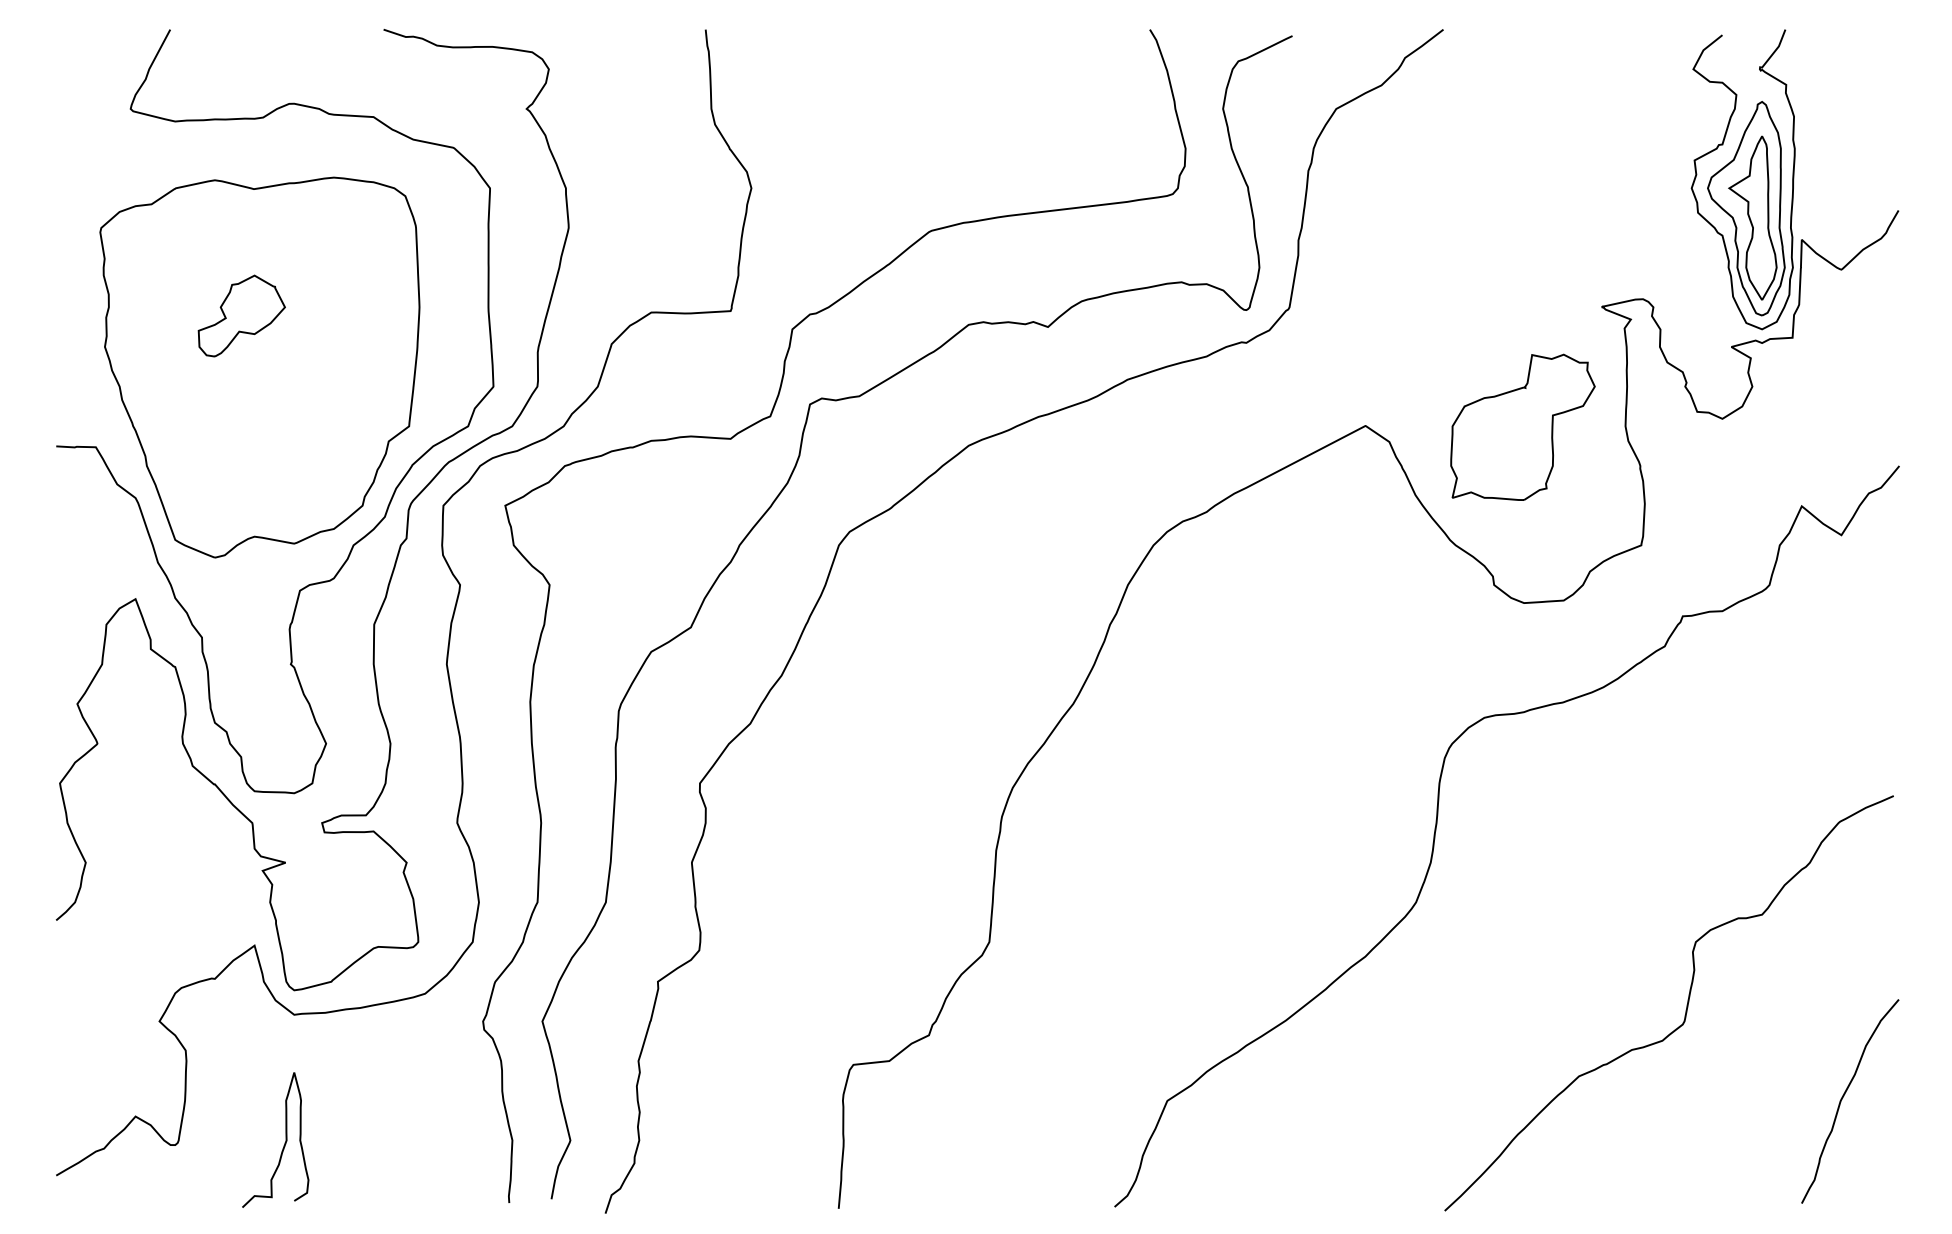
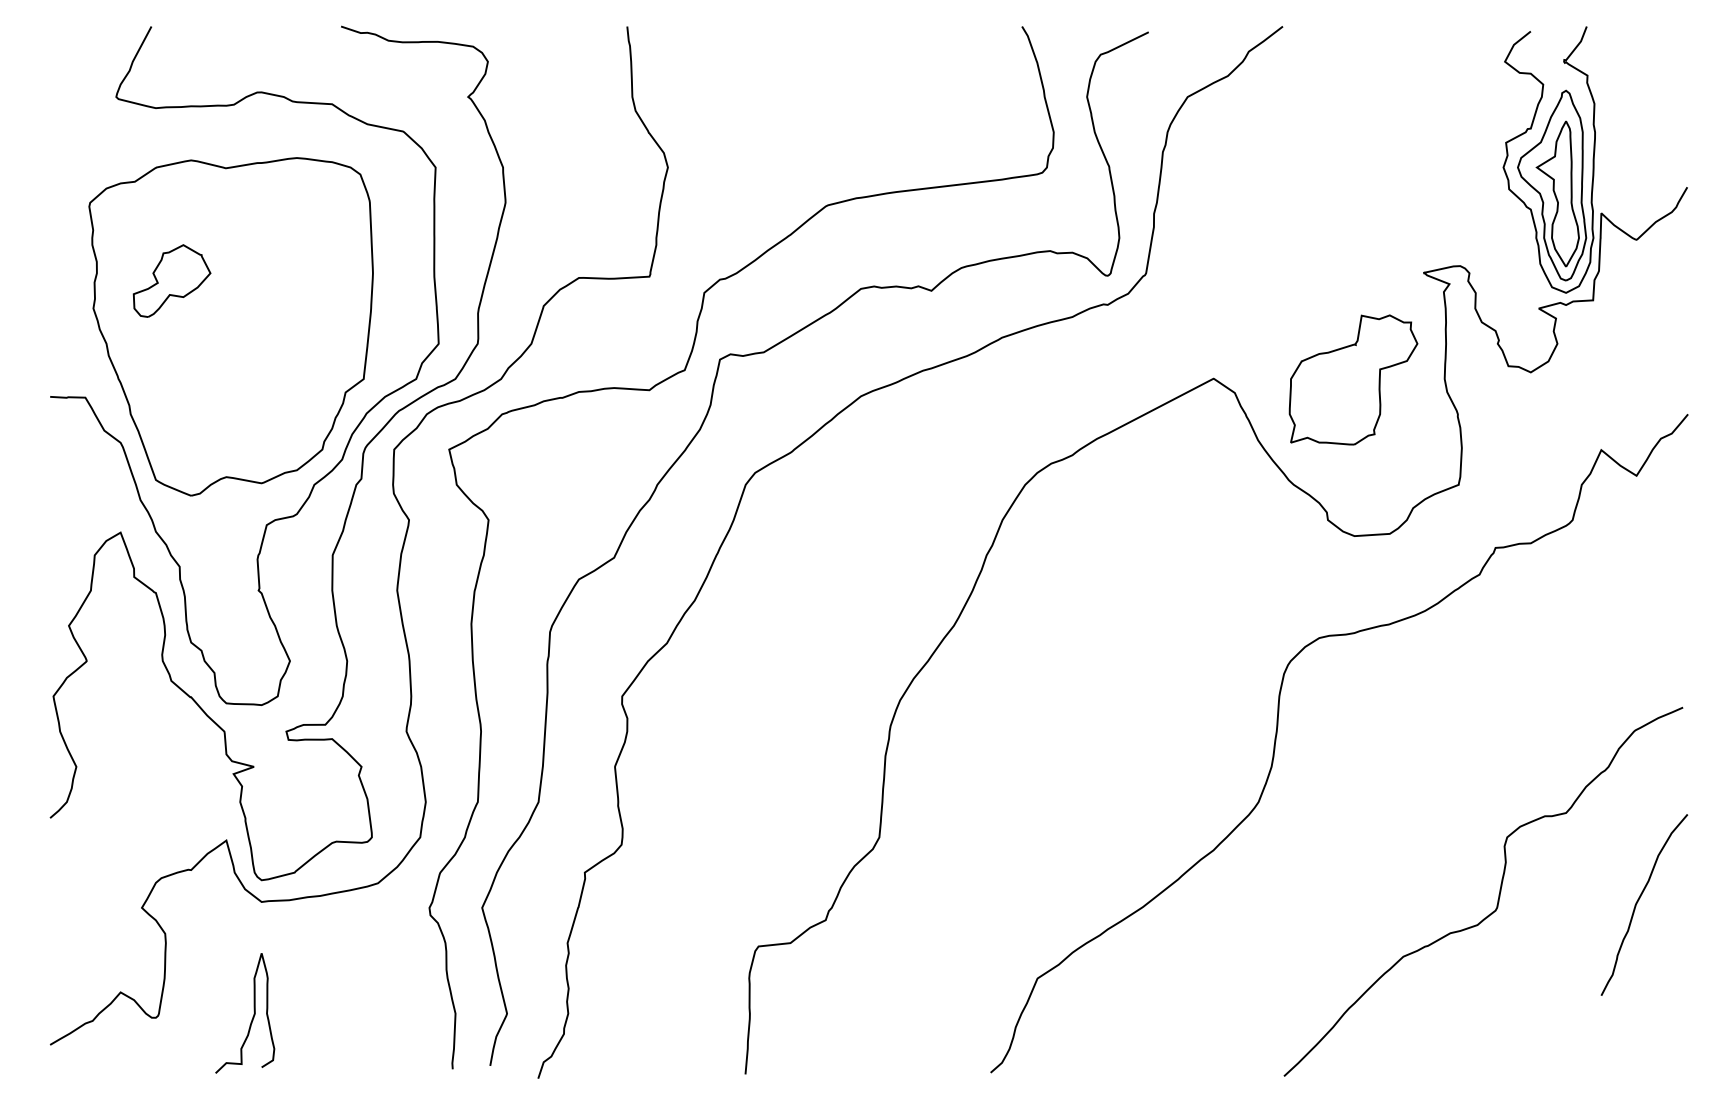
part: (241, 315) -> (171, 280), moved
curve: (1844, 1096) -> (1639, 900), moved

